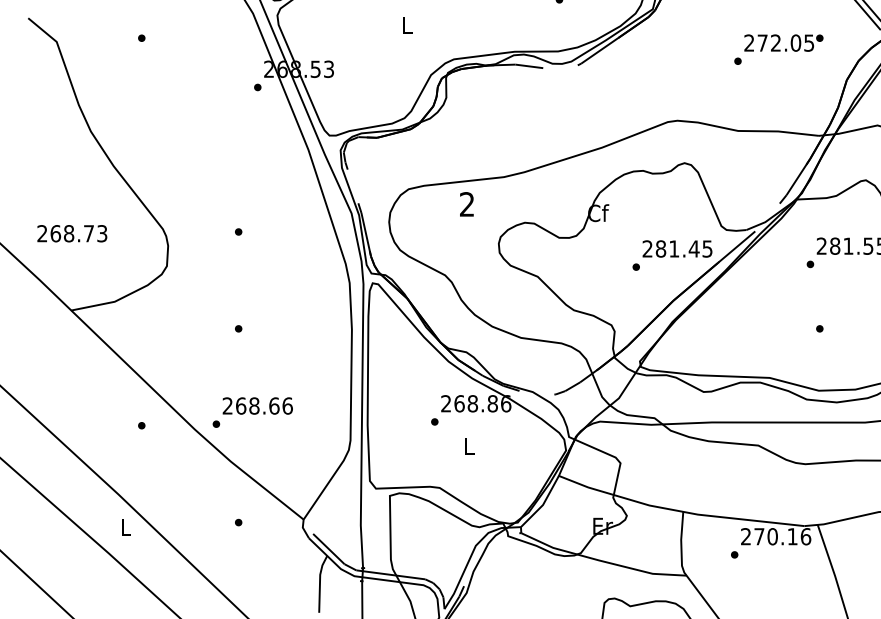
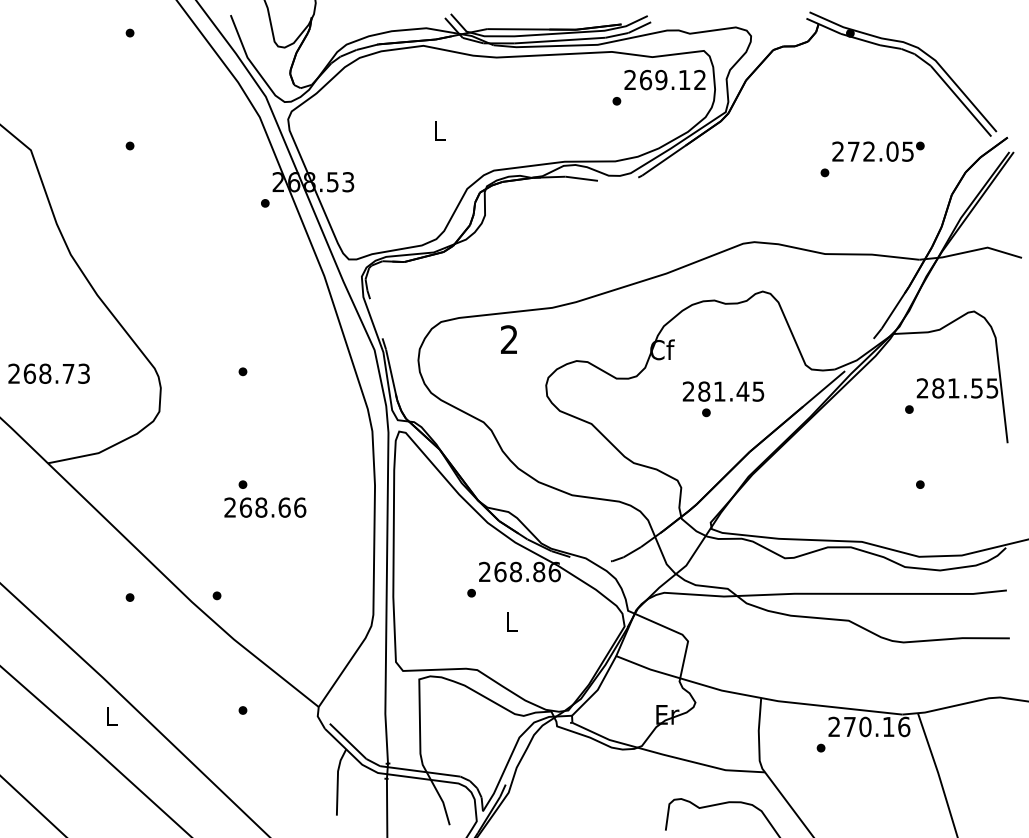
text: (677, 248) -> (723, 391), moved
text: (257, 405) -> (265, 507), moved

